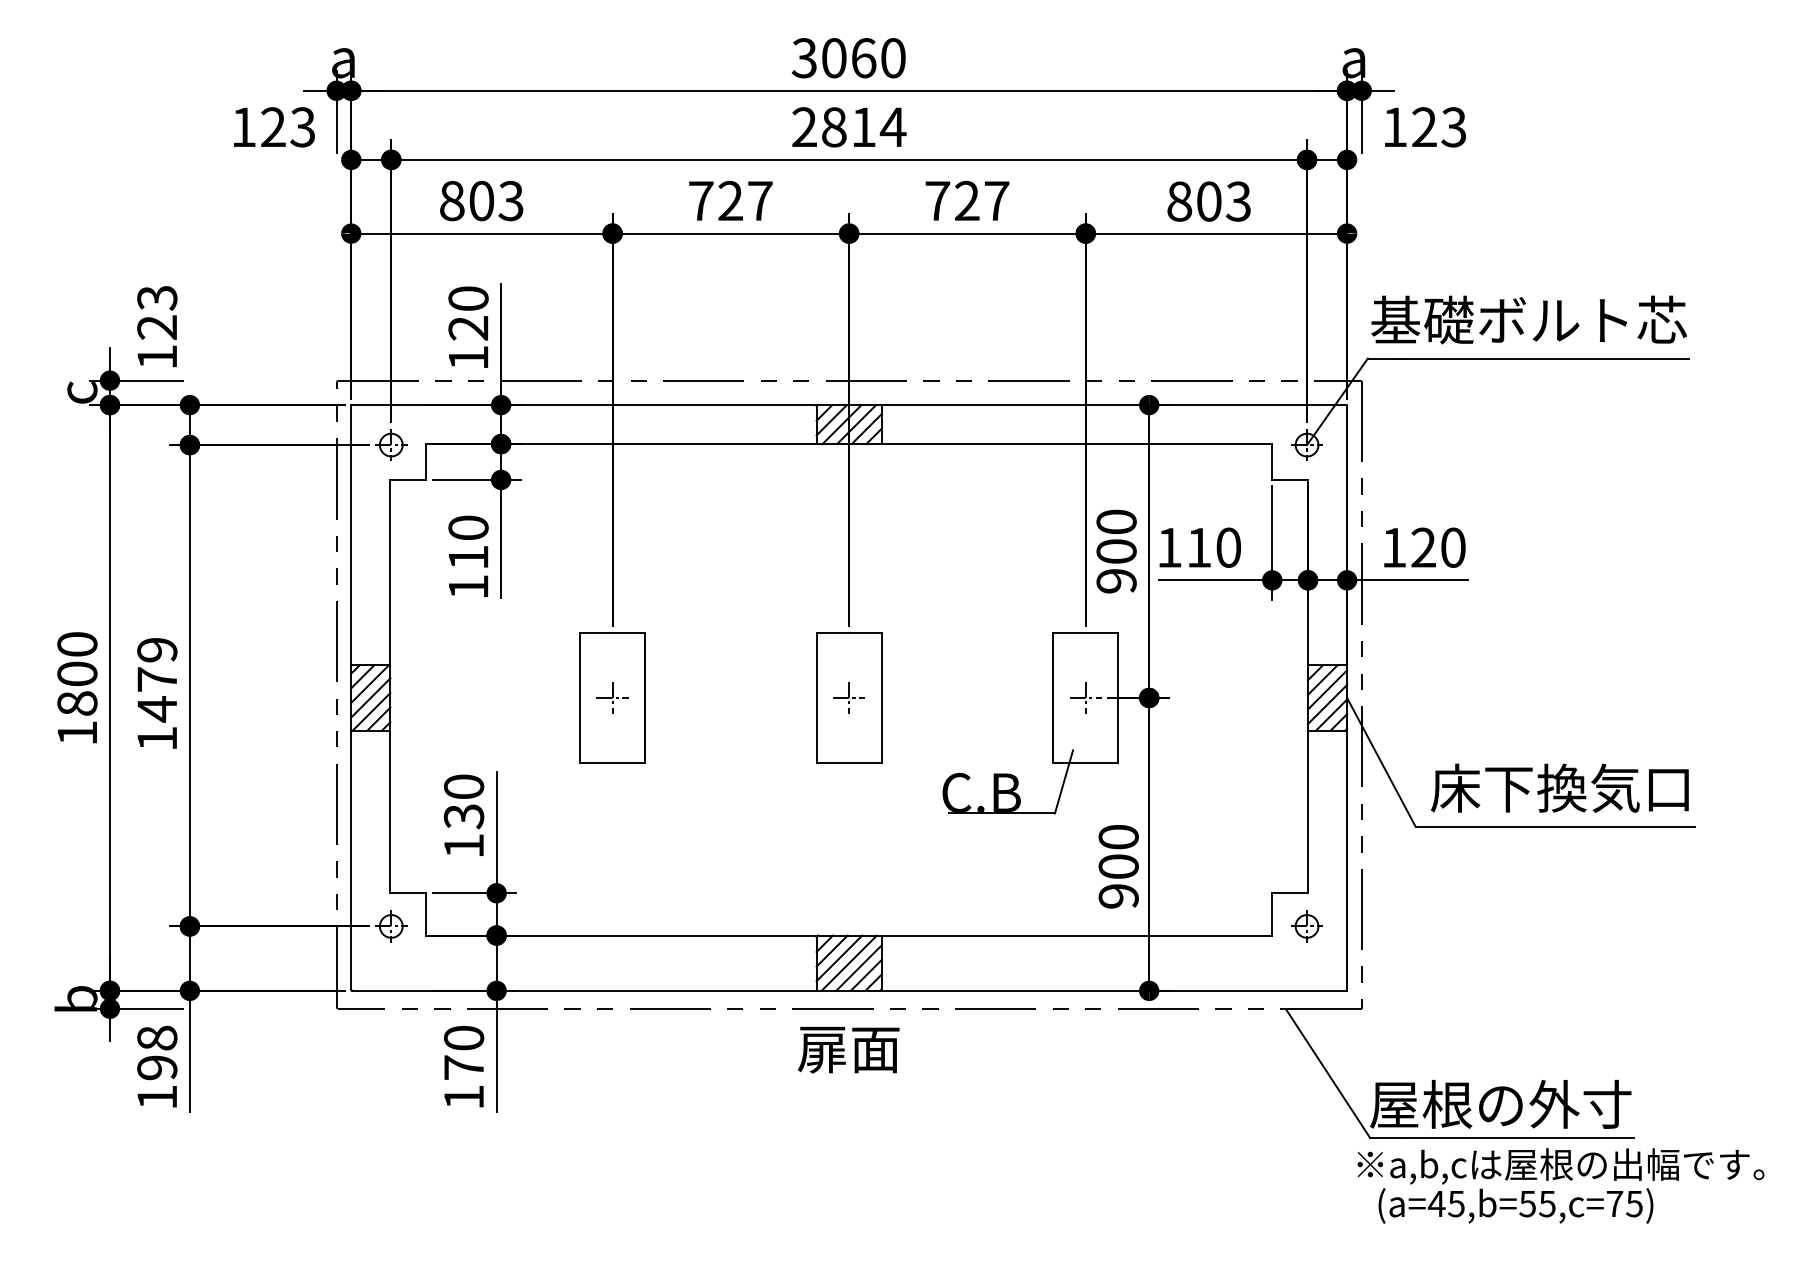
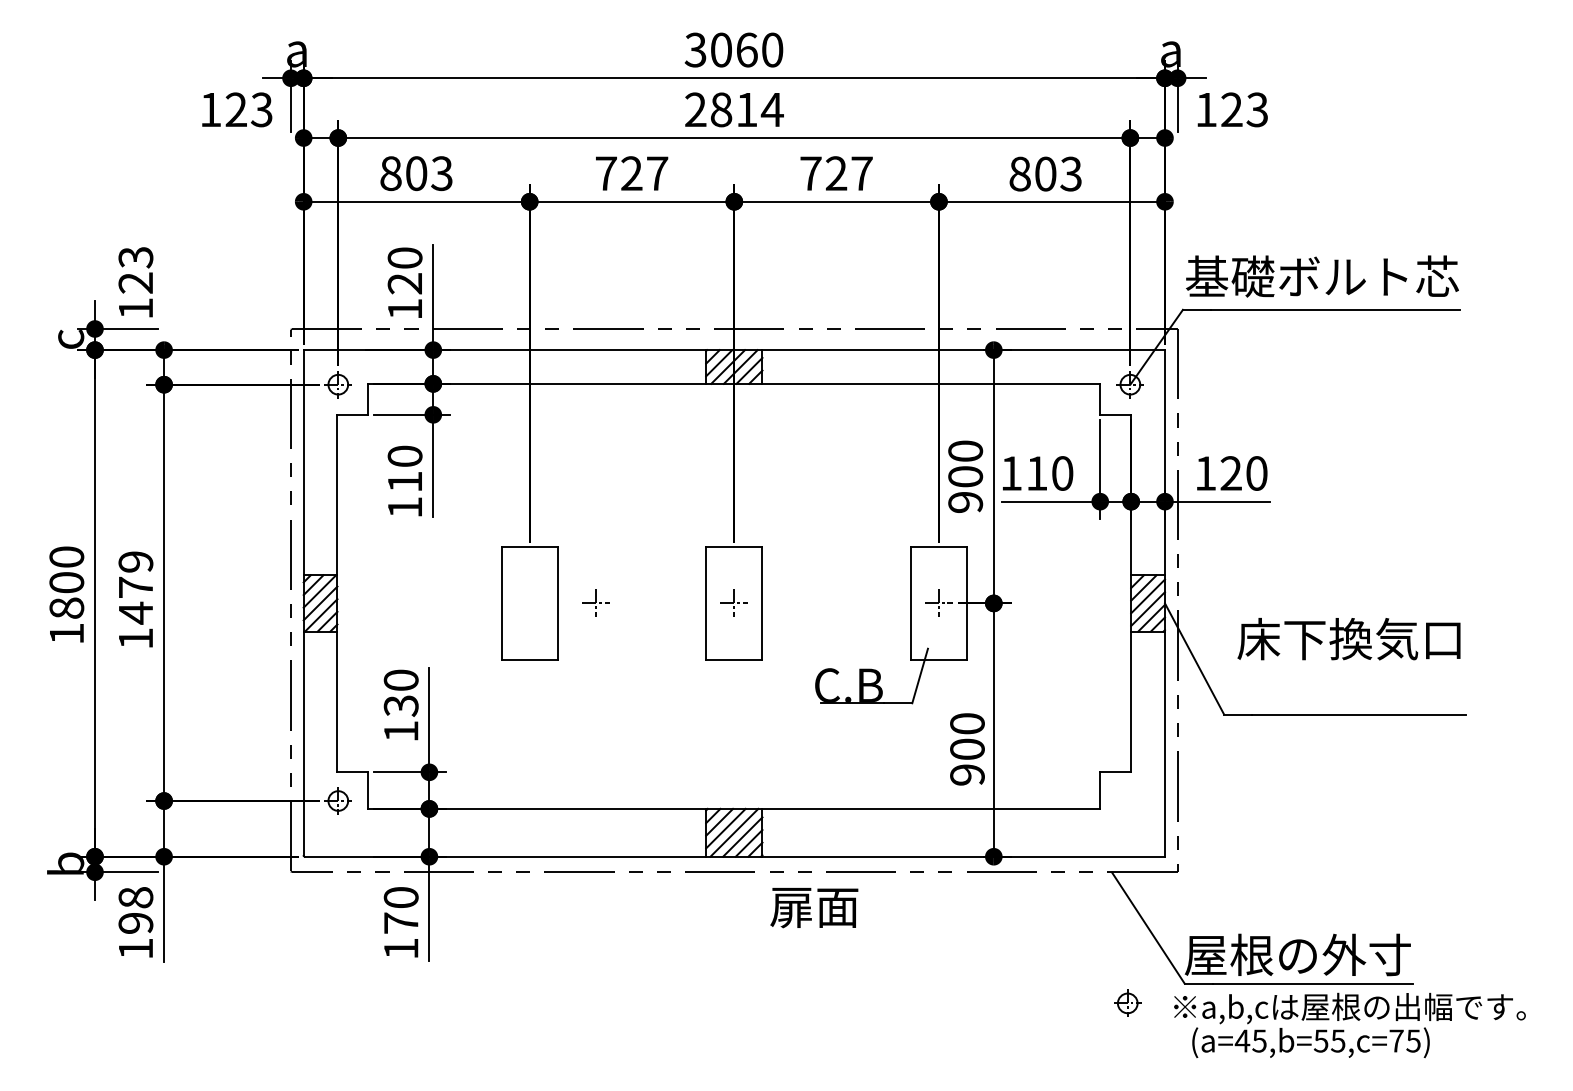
part: (612, 697) -> (596, 603), moved
text: (1559, 787) -> (1348, 638), moved
part: (1306, 926) -> (1127, 1003), moved
text: (848, 1049) -> (814, 907), moved

